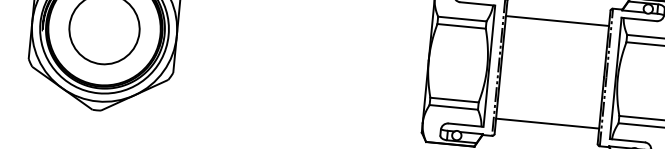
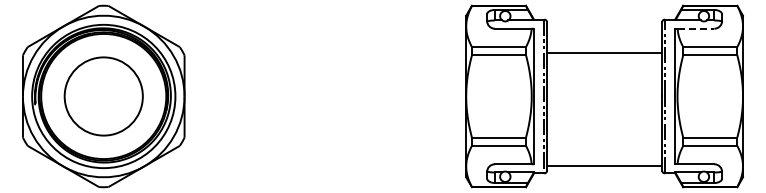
line: (640, 19) -> (696, 28), solid -> dashed
line: (557, 21) -> (604, 53), moved
line: (547, 123) -> (604, 165), moved

